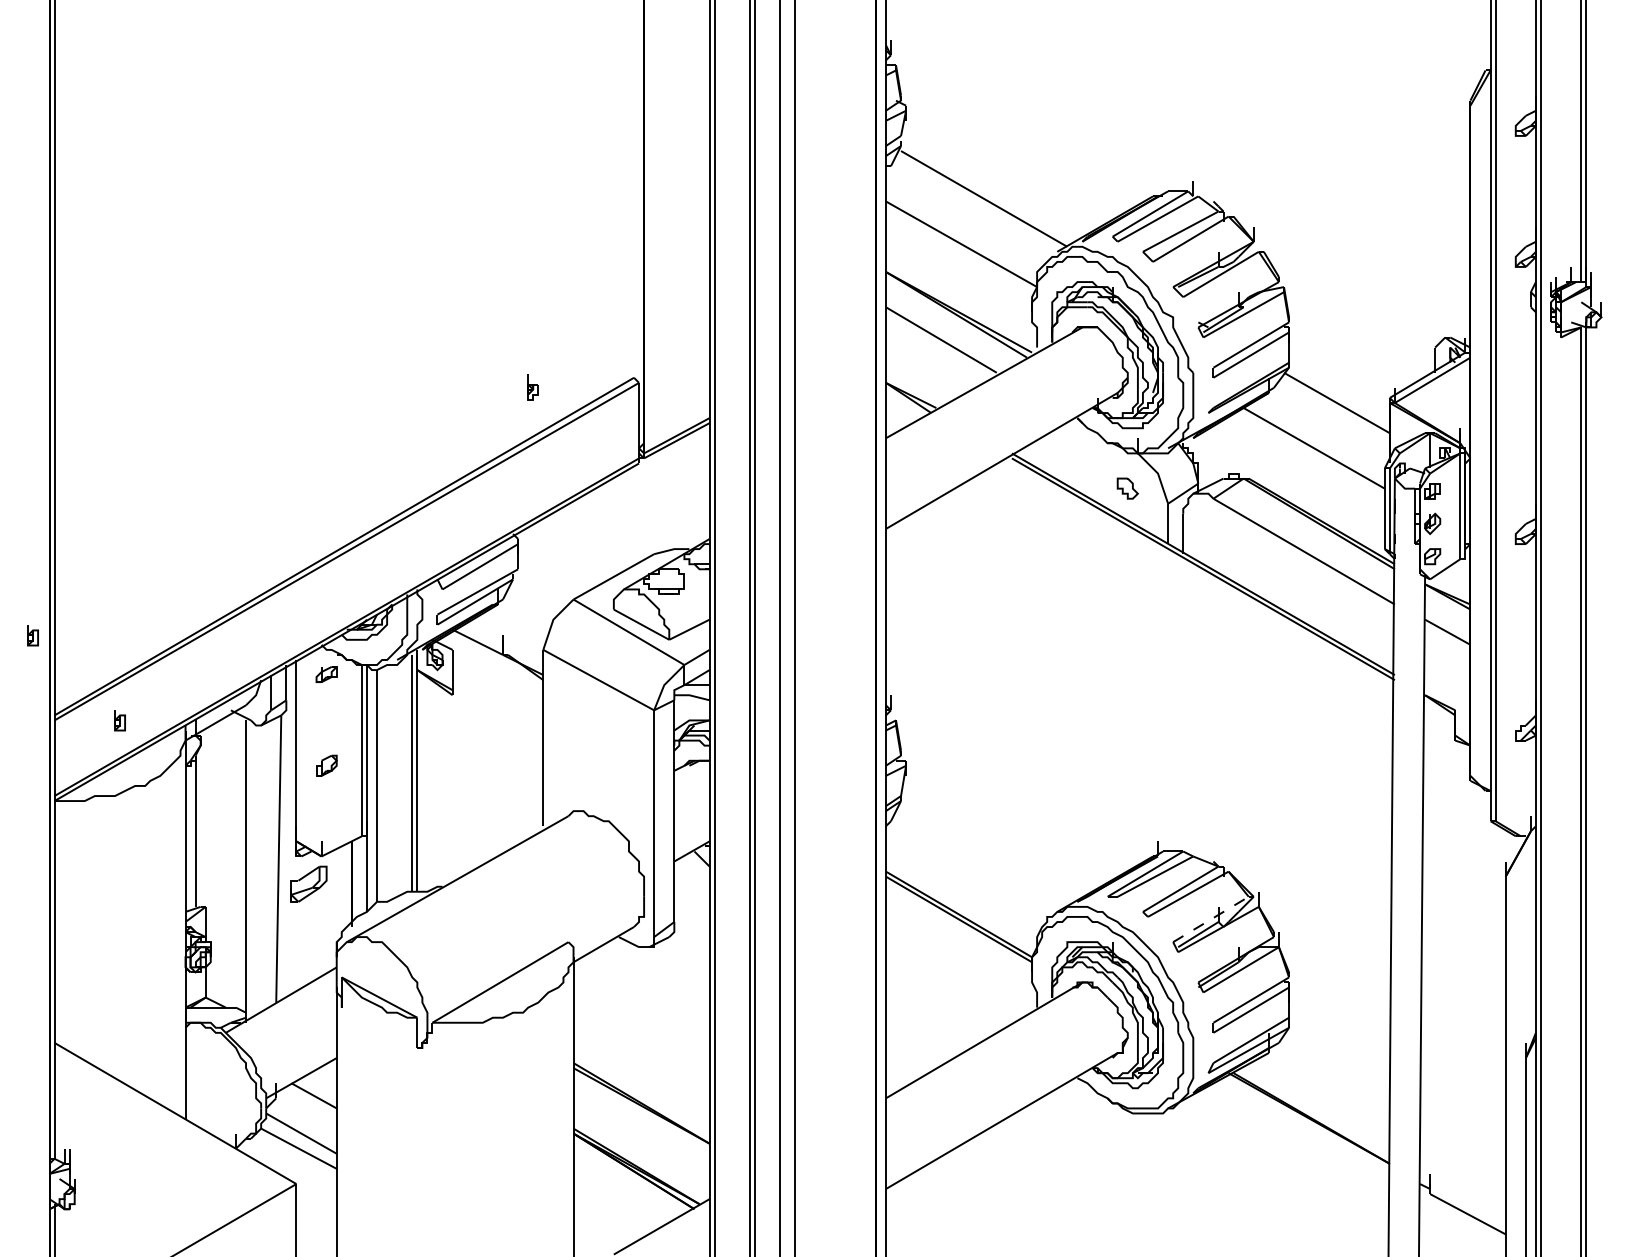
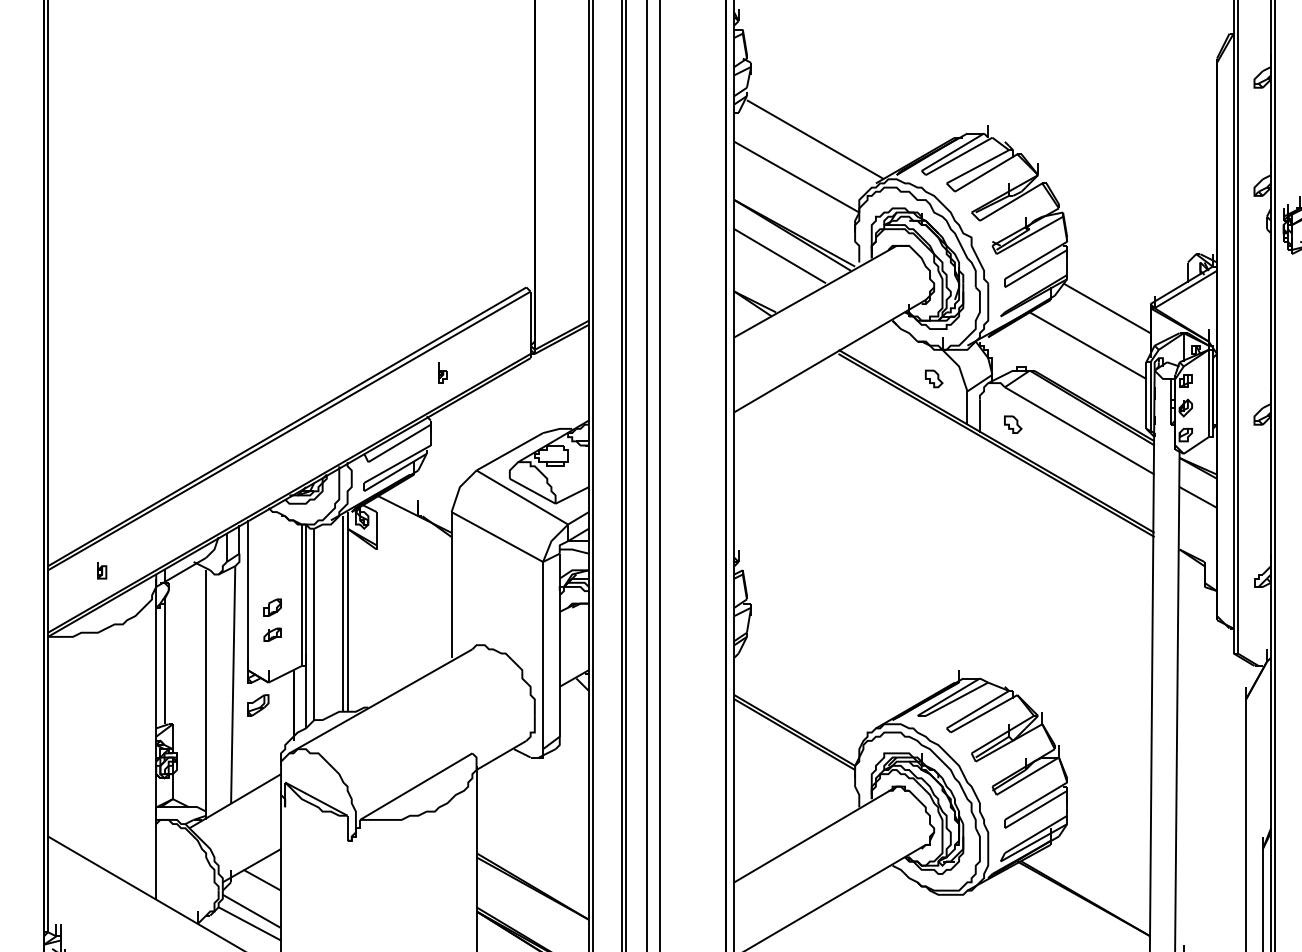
part: (532, 387) -> (442, 373), moved
part: (1223, 544) -> (1013, 425), added
part: (32, 635) -> (29, 500), removed
part: (326, 674) -> (272, 634), moved
part: (308, 883) -> (257, 704), size x0.71
line: (1211, 919) -> (1003, 734), dashed -> solid

